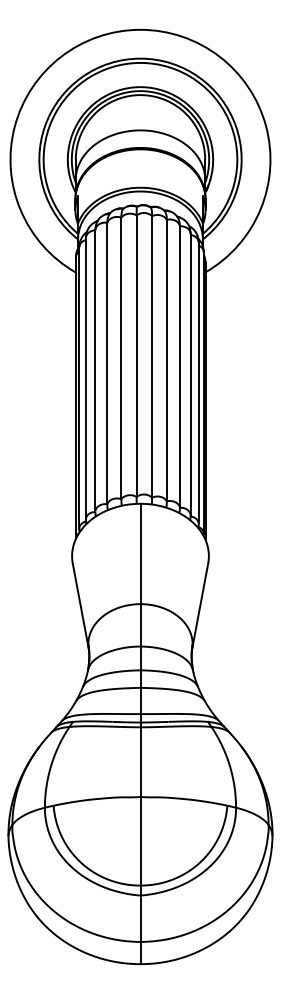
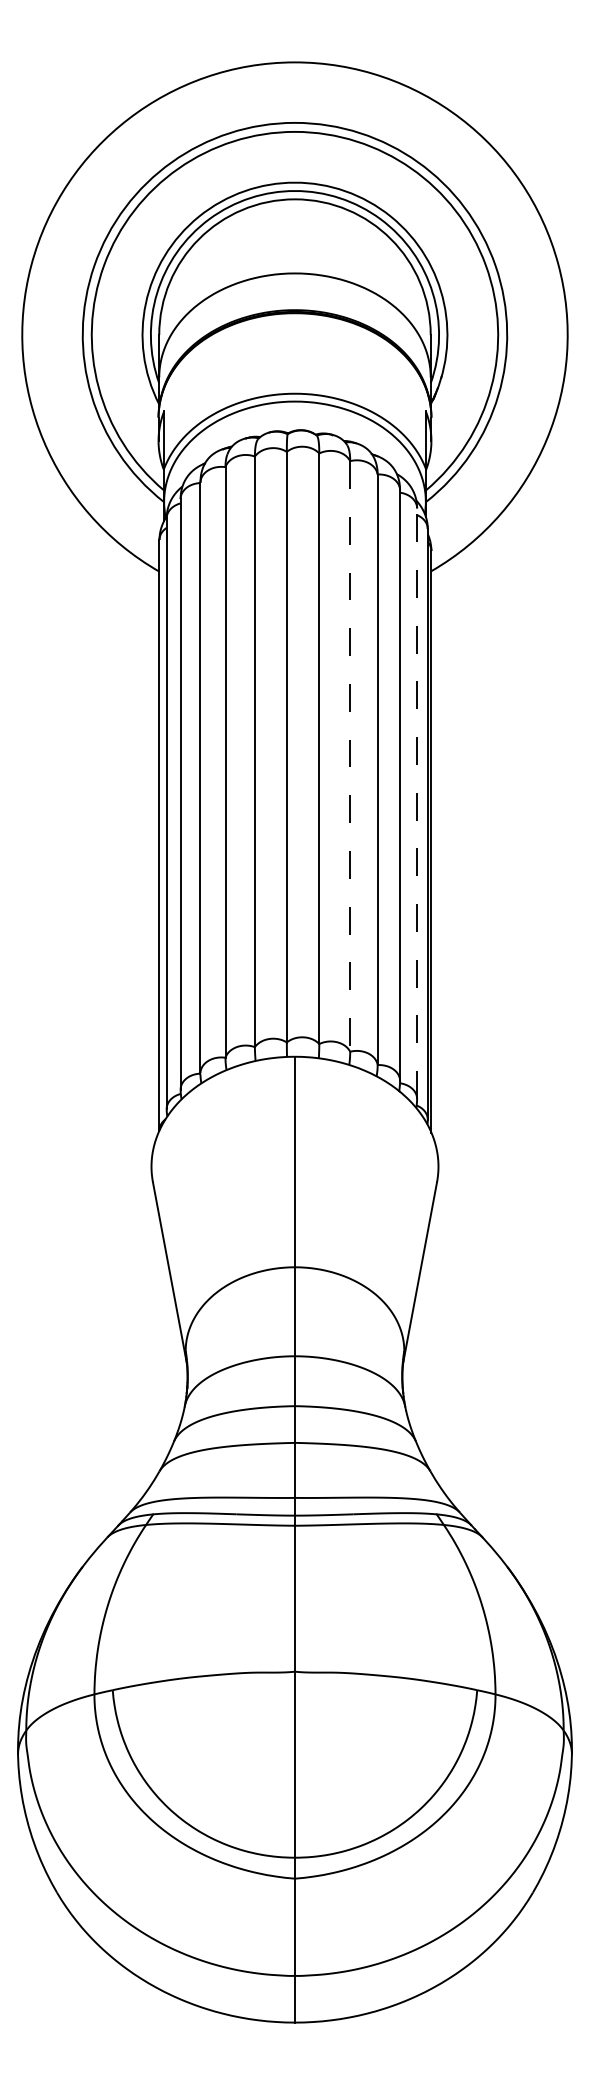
line: (166, 360) -> (349, 756), solid -> dashed
line: (198, 383) -> (416, 804), solid -> dashed

